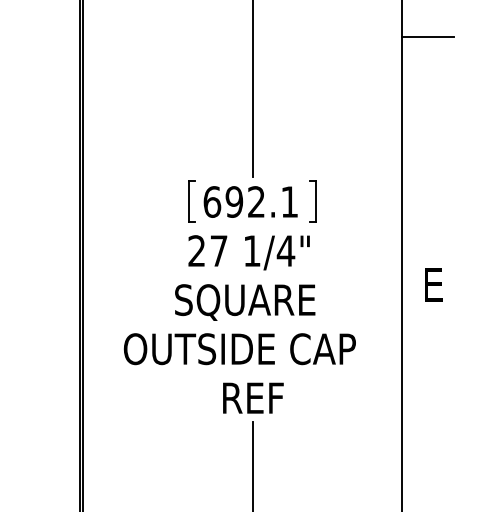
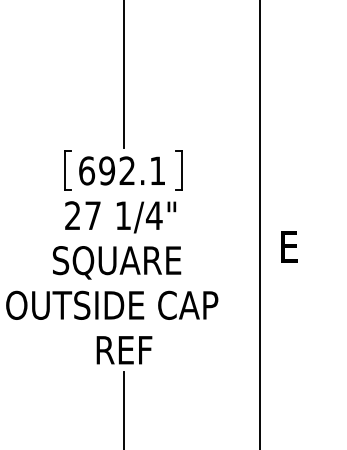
line: (427, 36) -> (283, 19), removed

